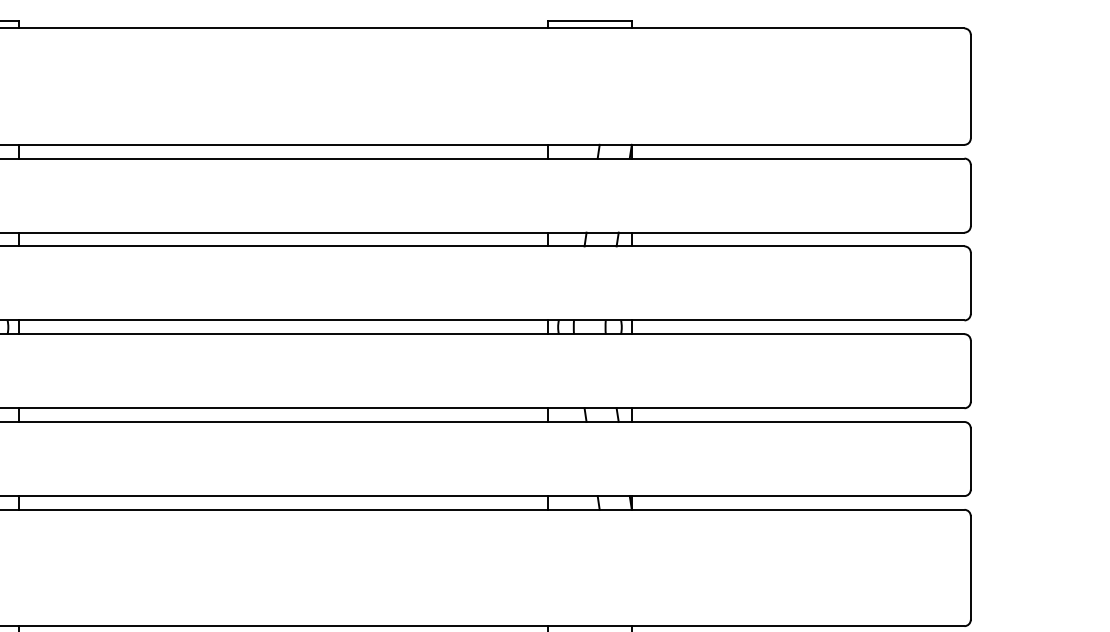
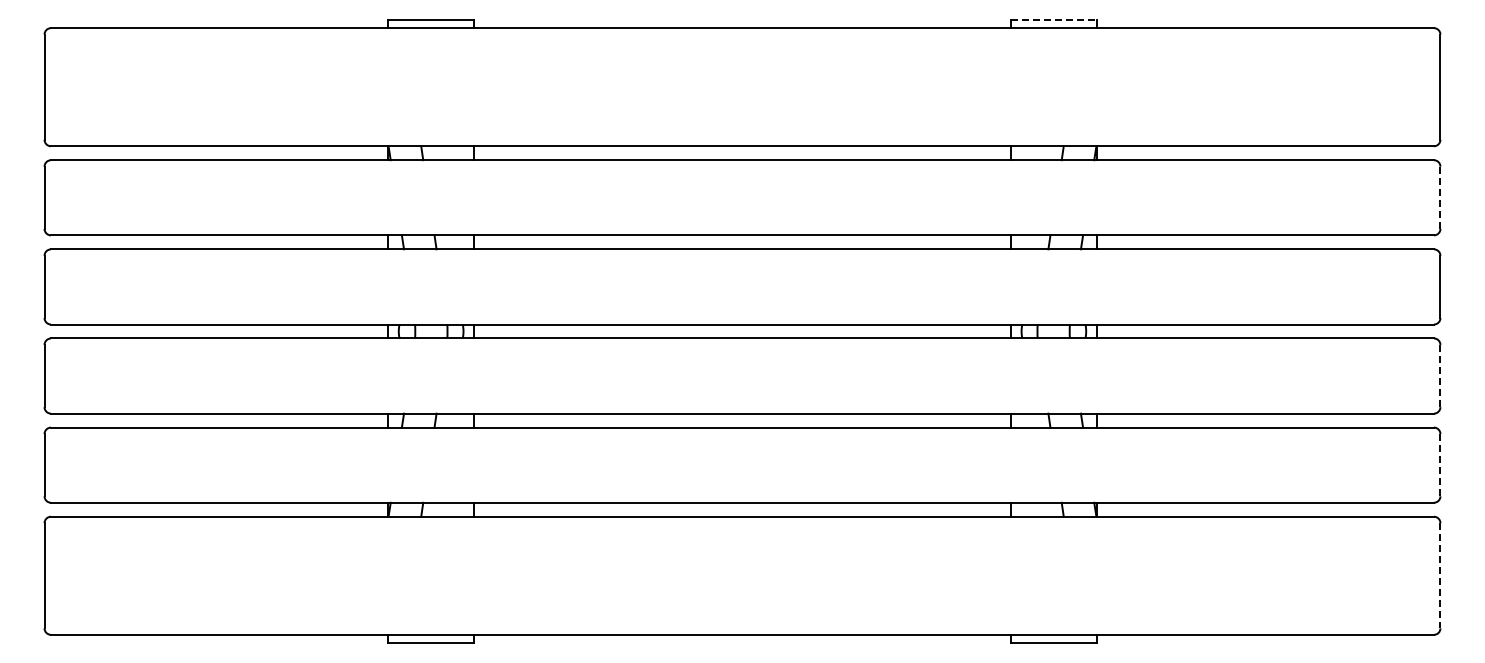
line: (589, 20) -> (1053, 20), solid -> dashed
line: (970, 196) -> (1440, 198), solid -> dashed
line: (970, 371) -> (1440, 376), solid -> dashed
line: (970, 459) -> (1440, 465), solid -> dashed
line: (970, 567) -> (1440, 575), solid -> dashed

